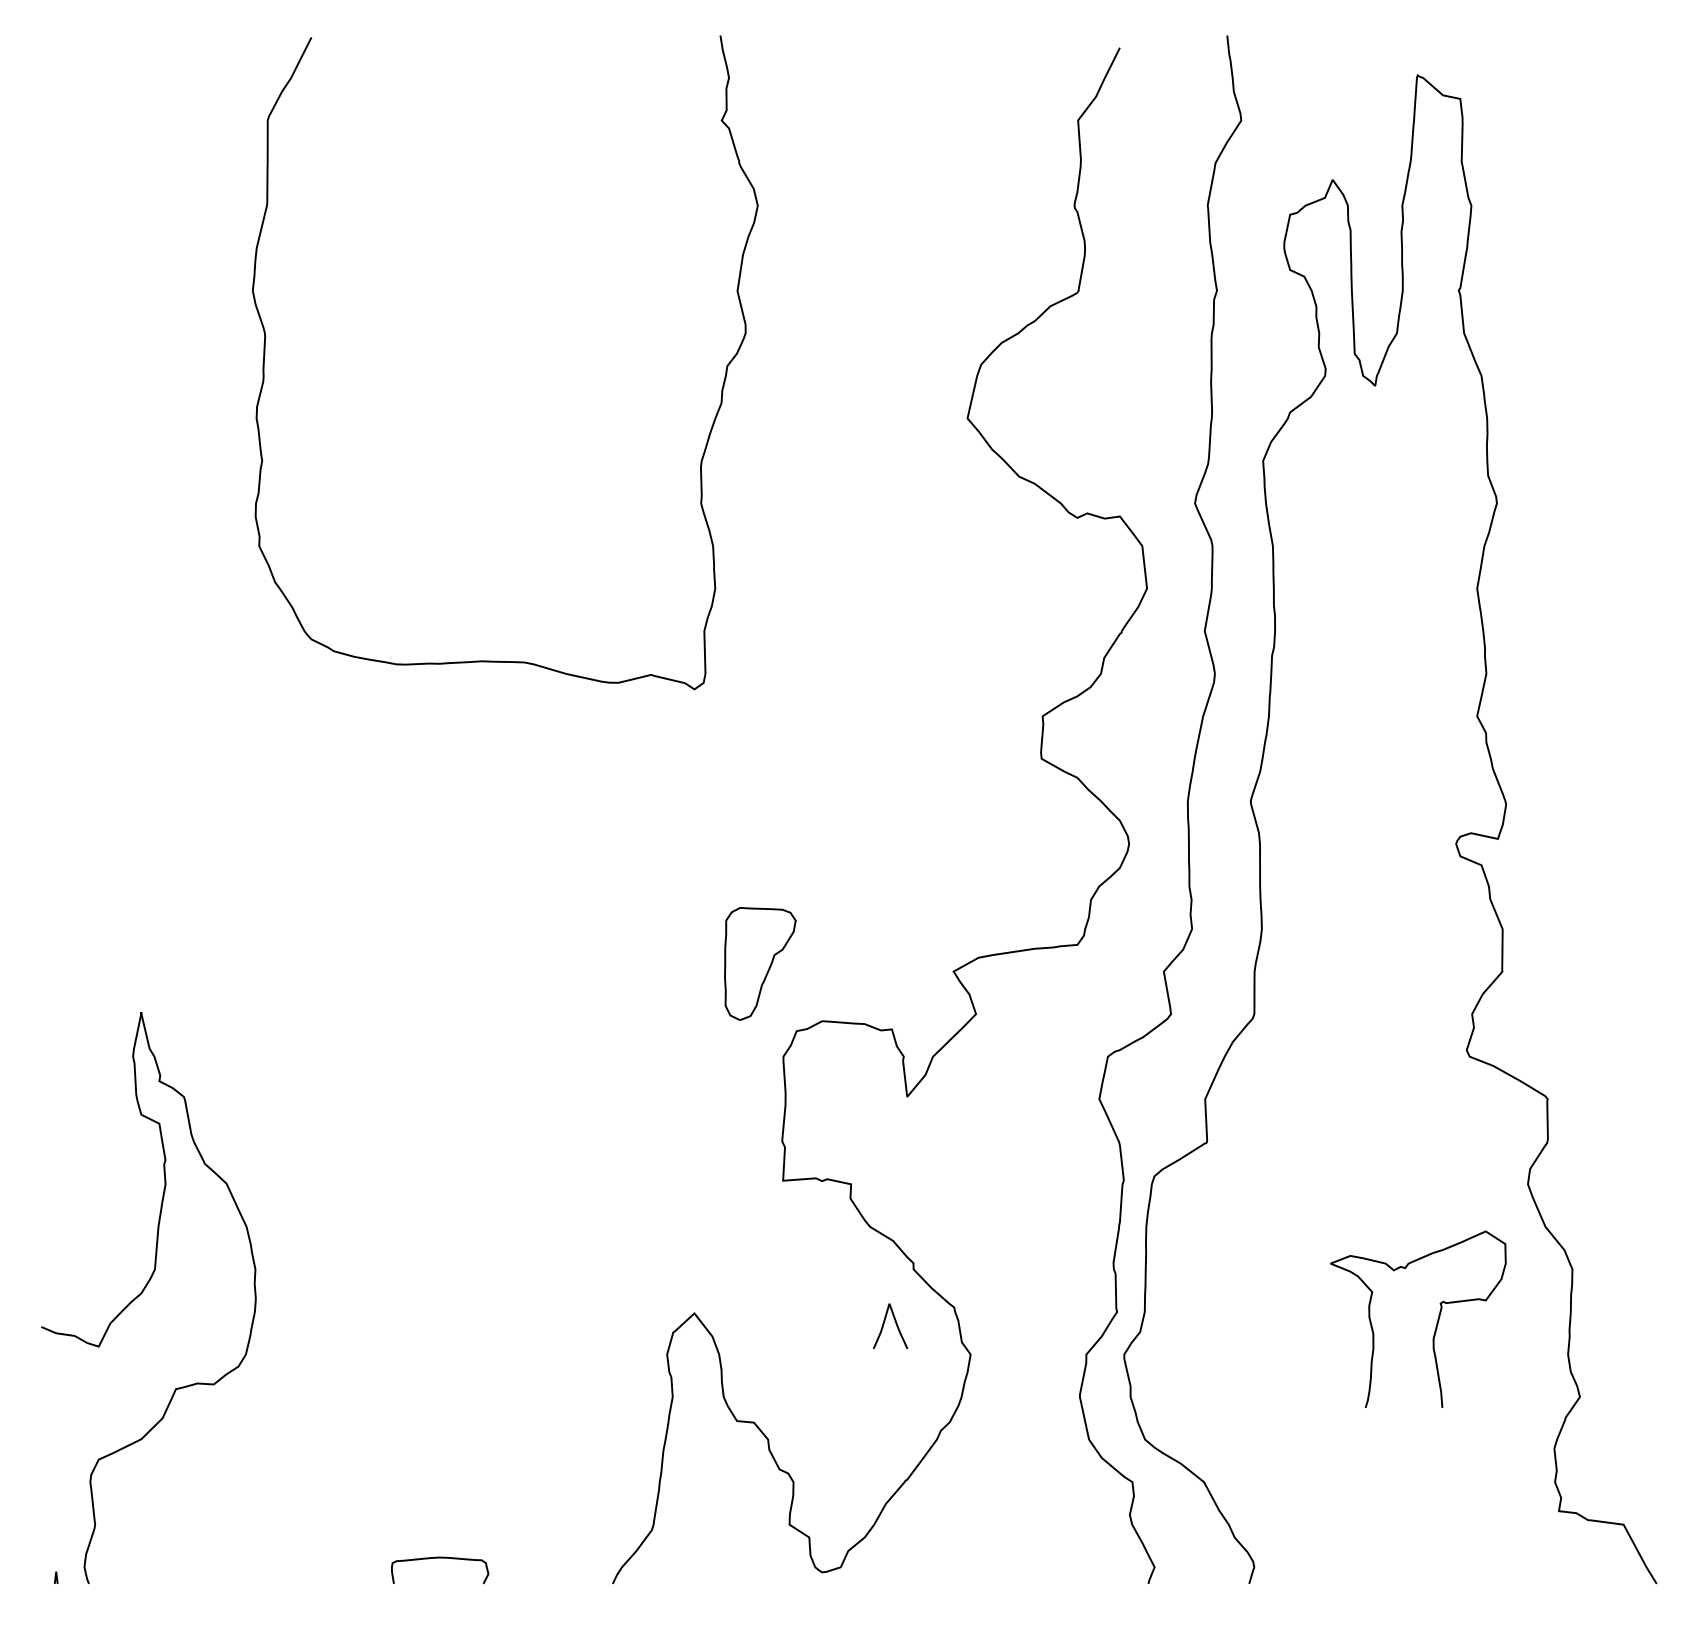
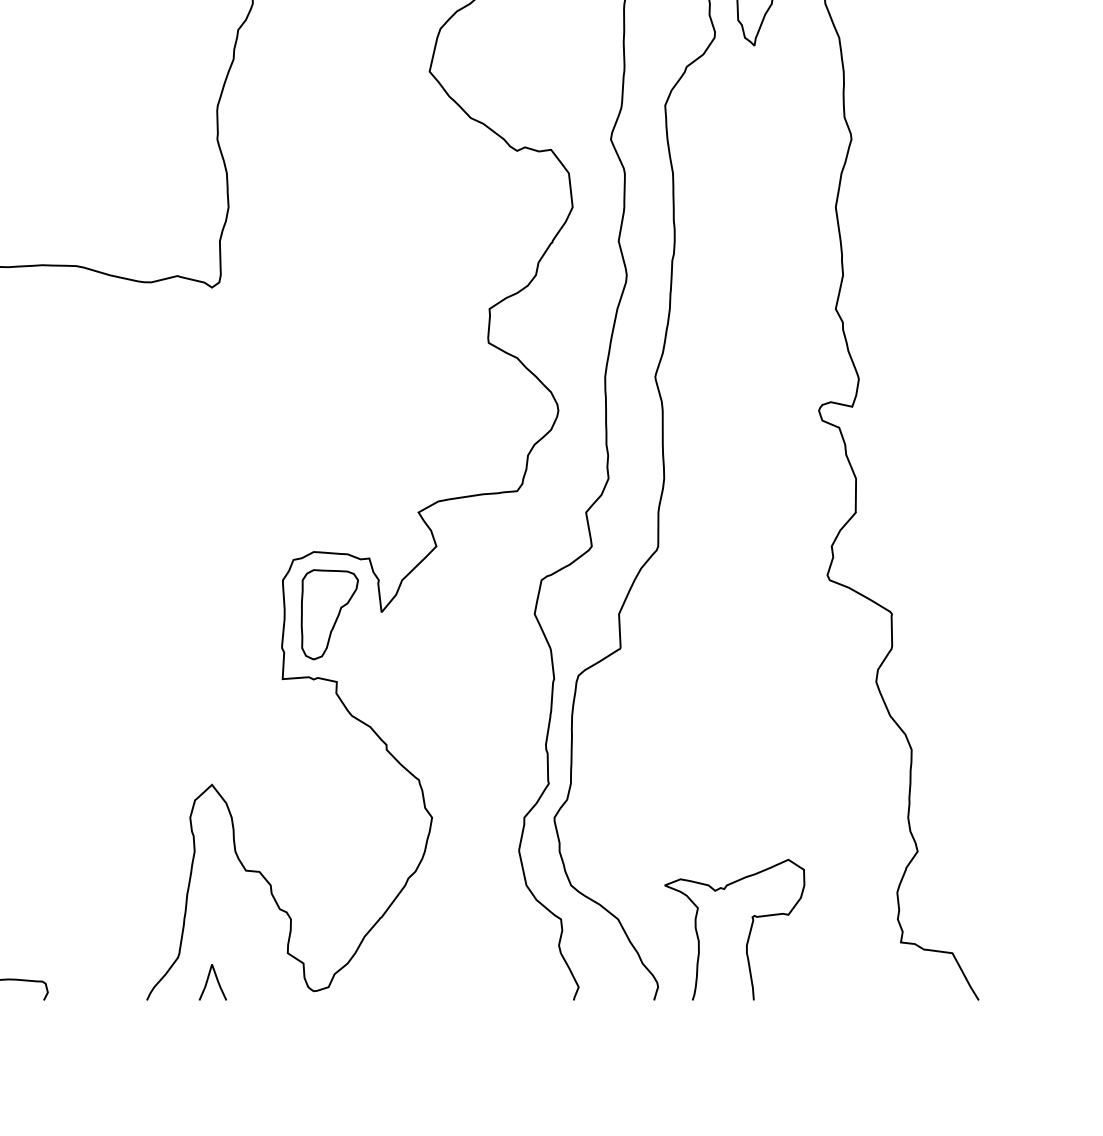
part: (760, 963) -> (330, 614), moved
curve: (1436, 1322) -> (749, 932), moved
curve: (895, 1324) -> (216, 980), moved

